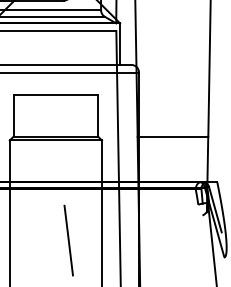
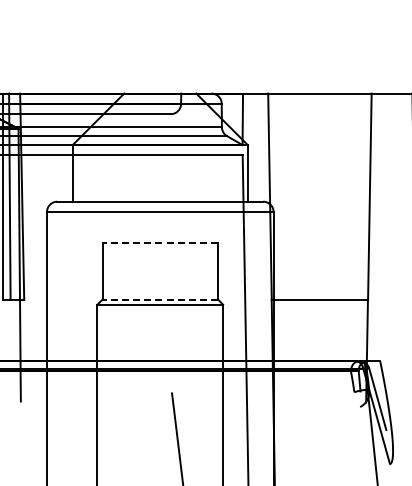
line: (56, 94) -> (160, 242), solid -> dashed
line: (56, 136) -> (160, 299), solid -> dashed

